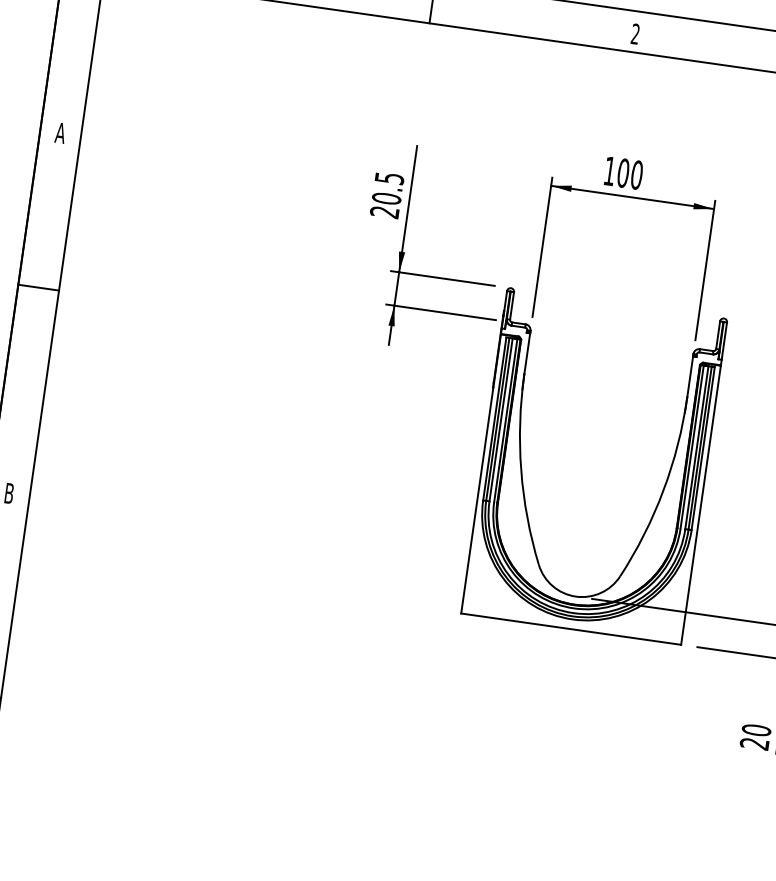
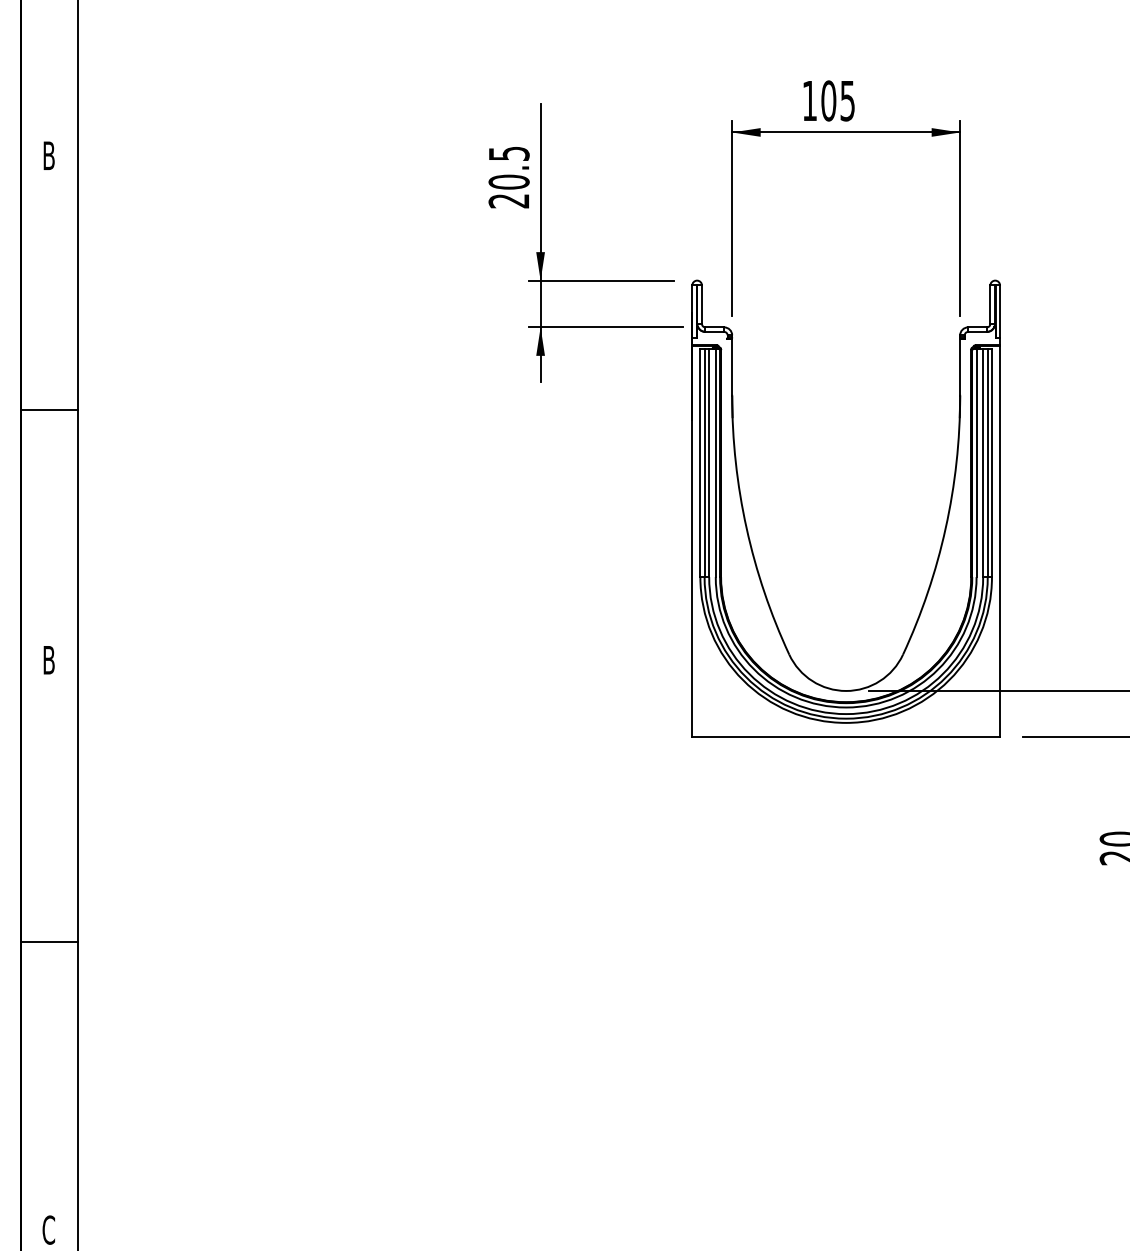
text: (60, 132) -> (48, 155), A -> B
text: (636, 174) -> (847, 100), 100 -> 105
line: (38, 287) -> (48, 410), moved

